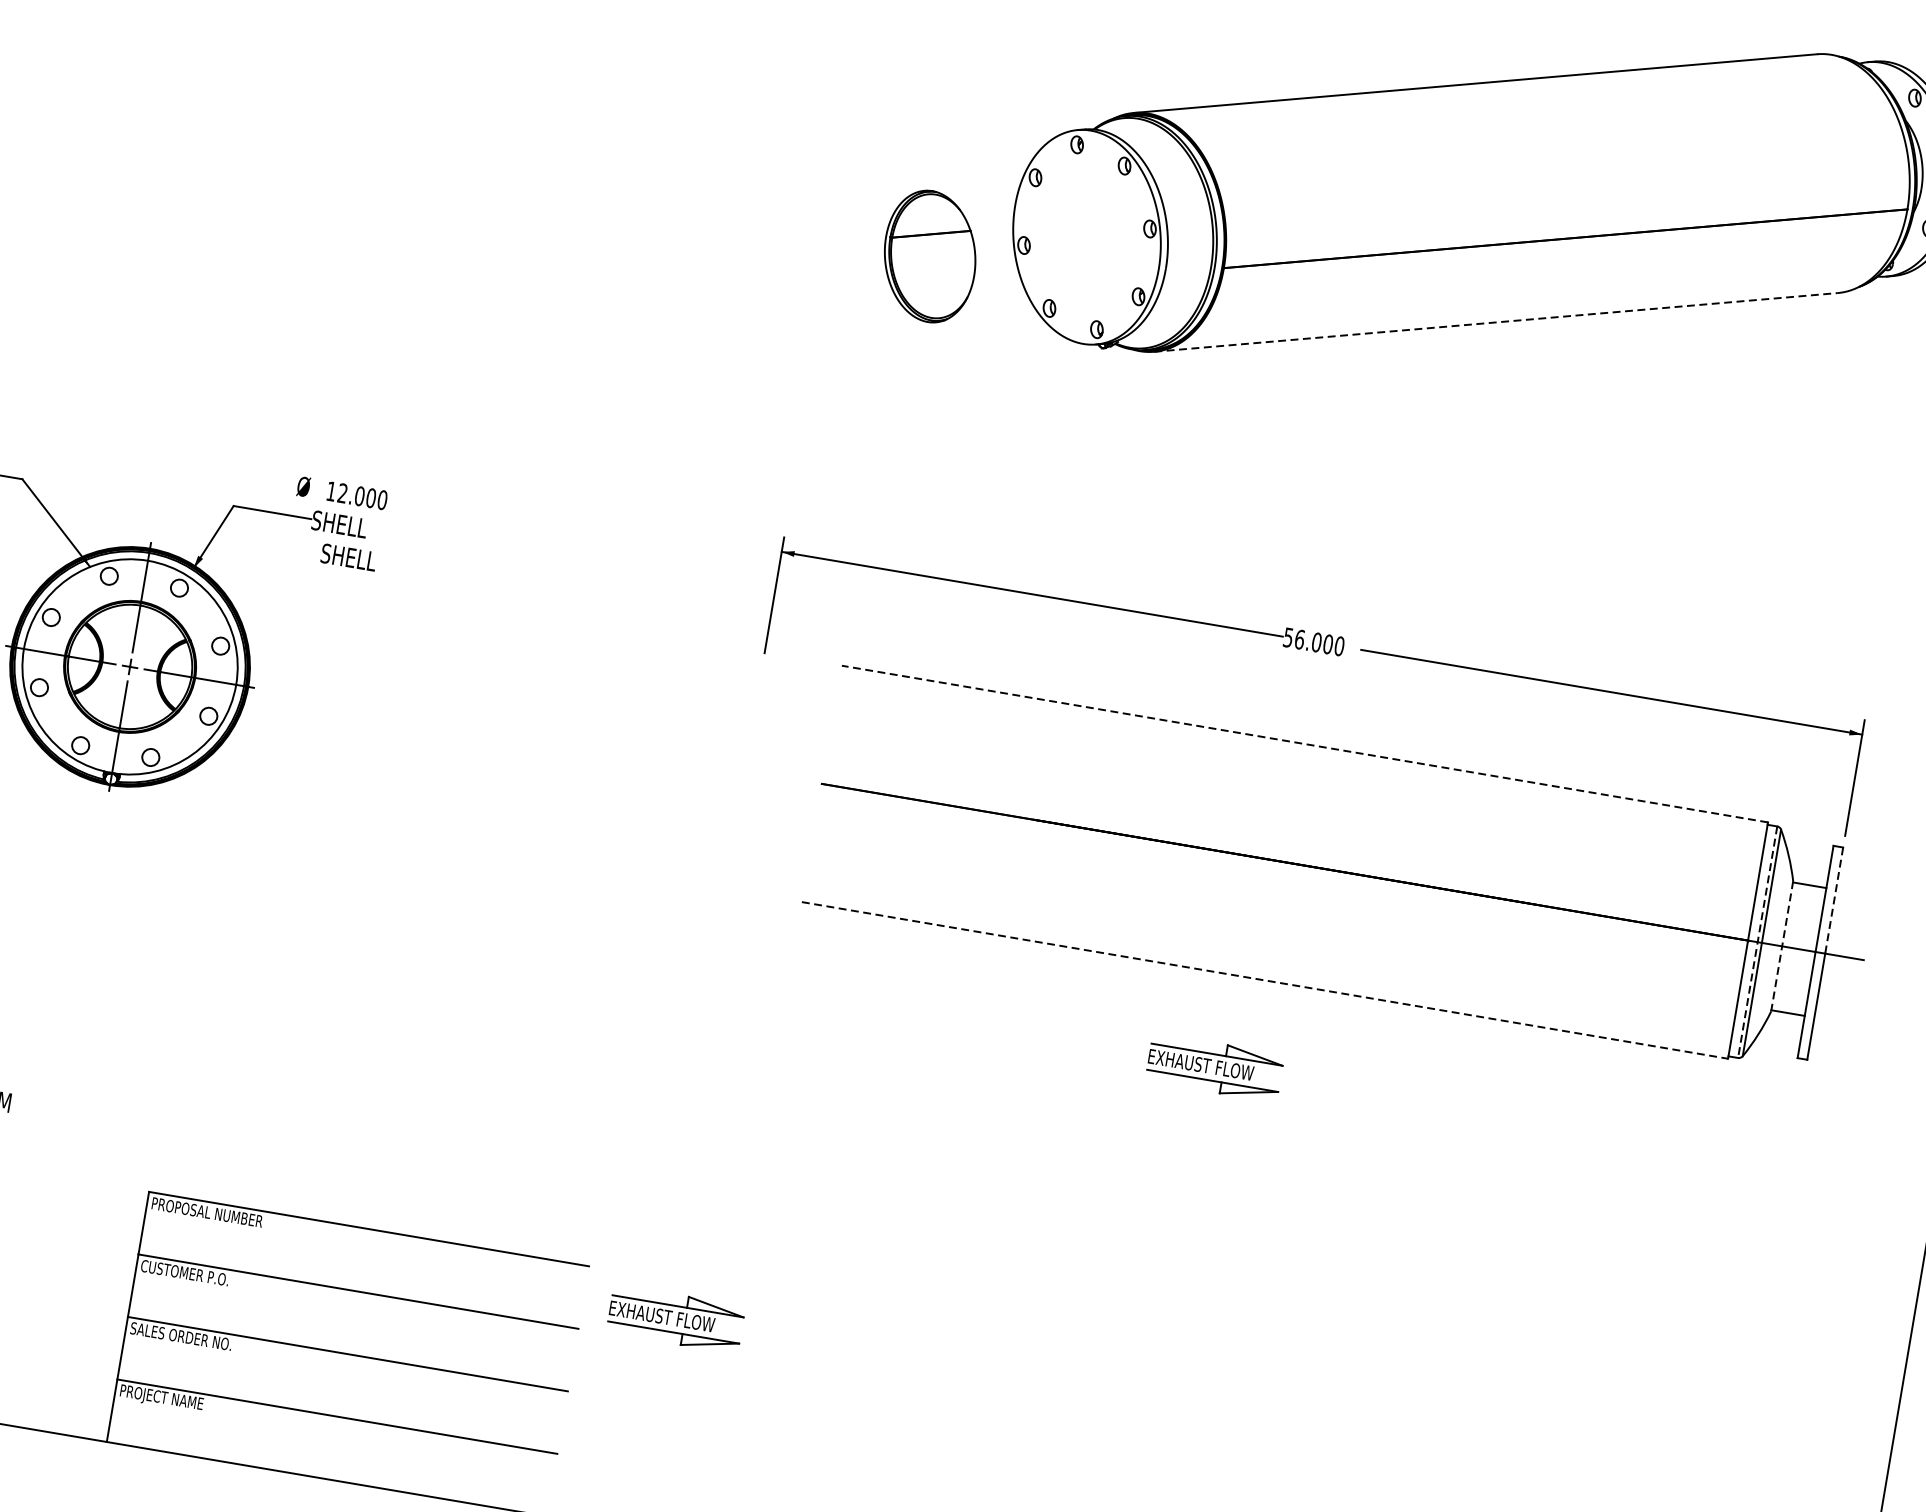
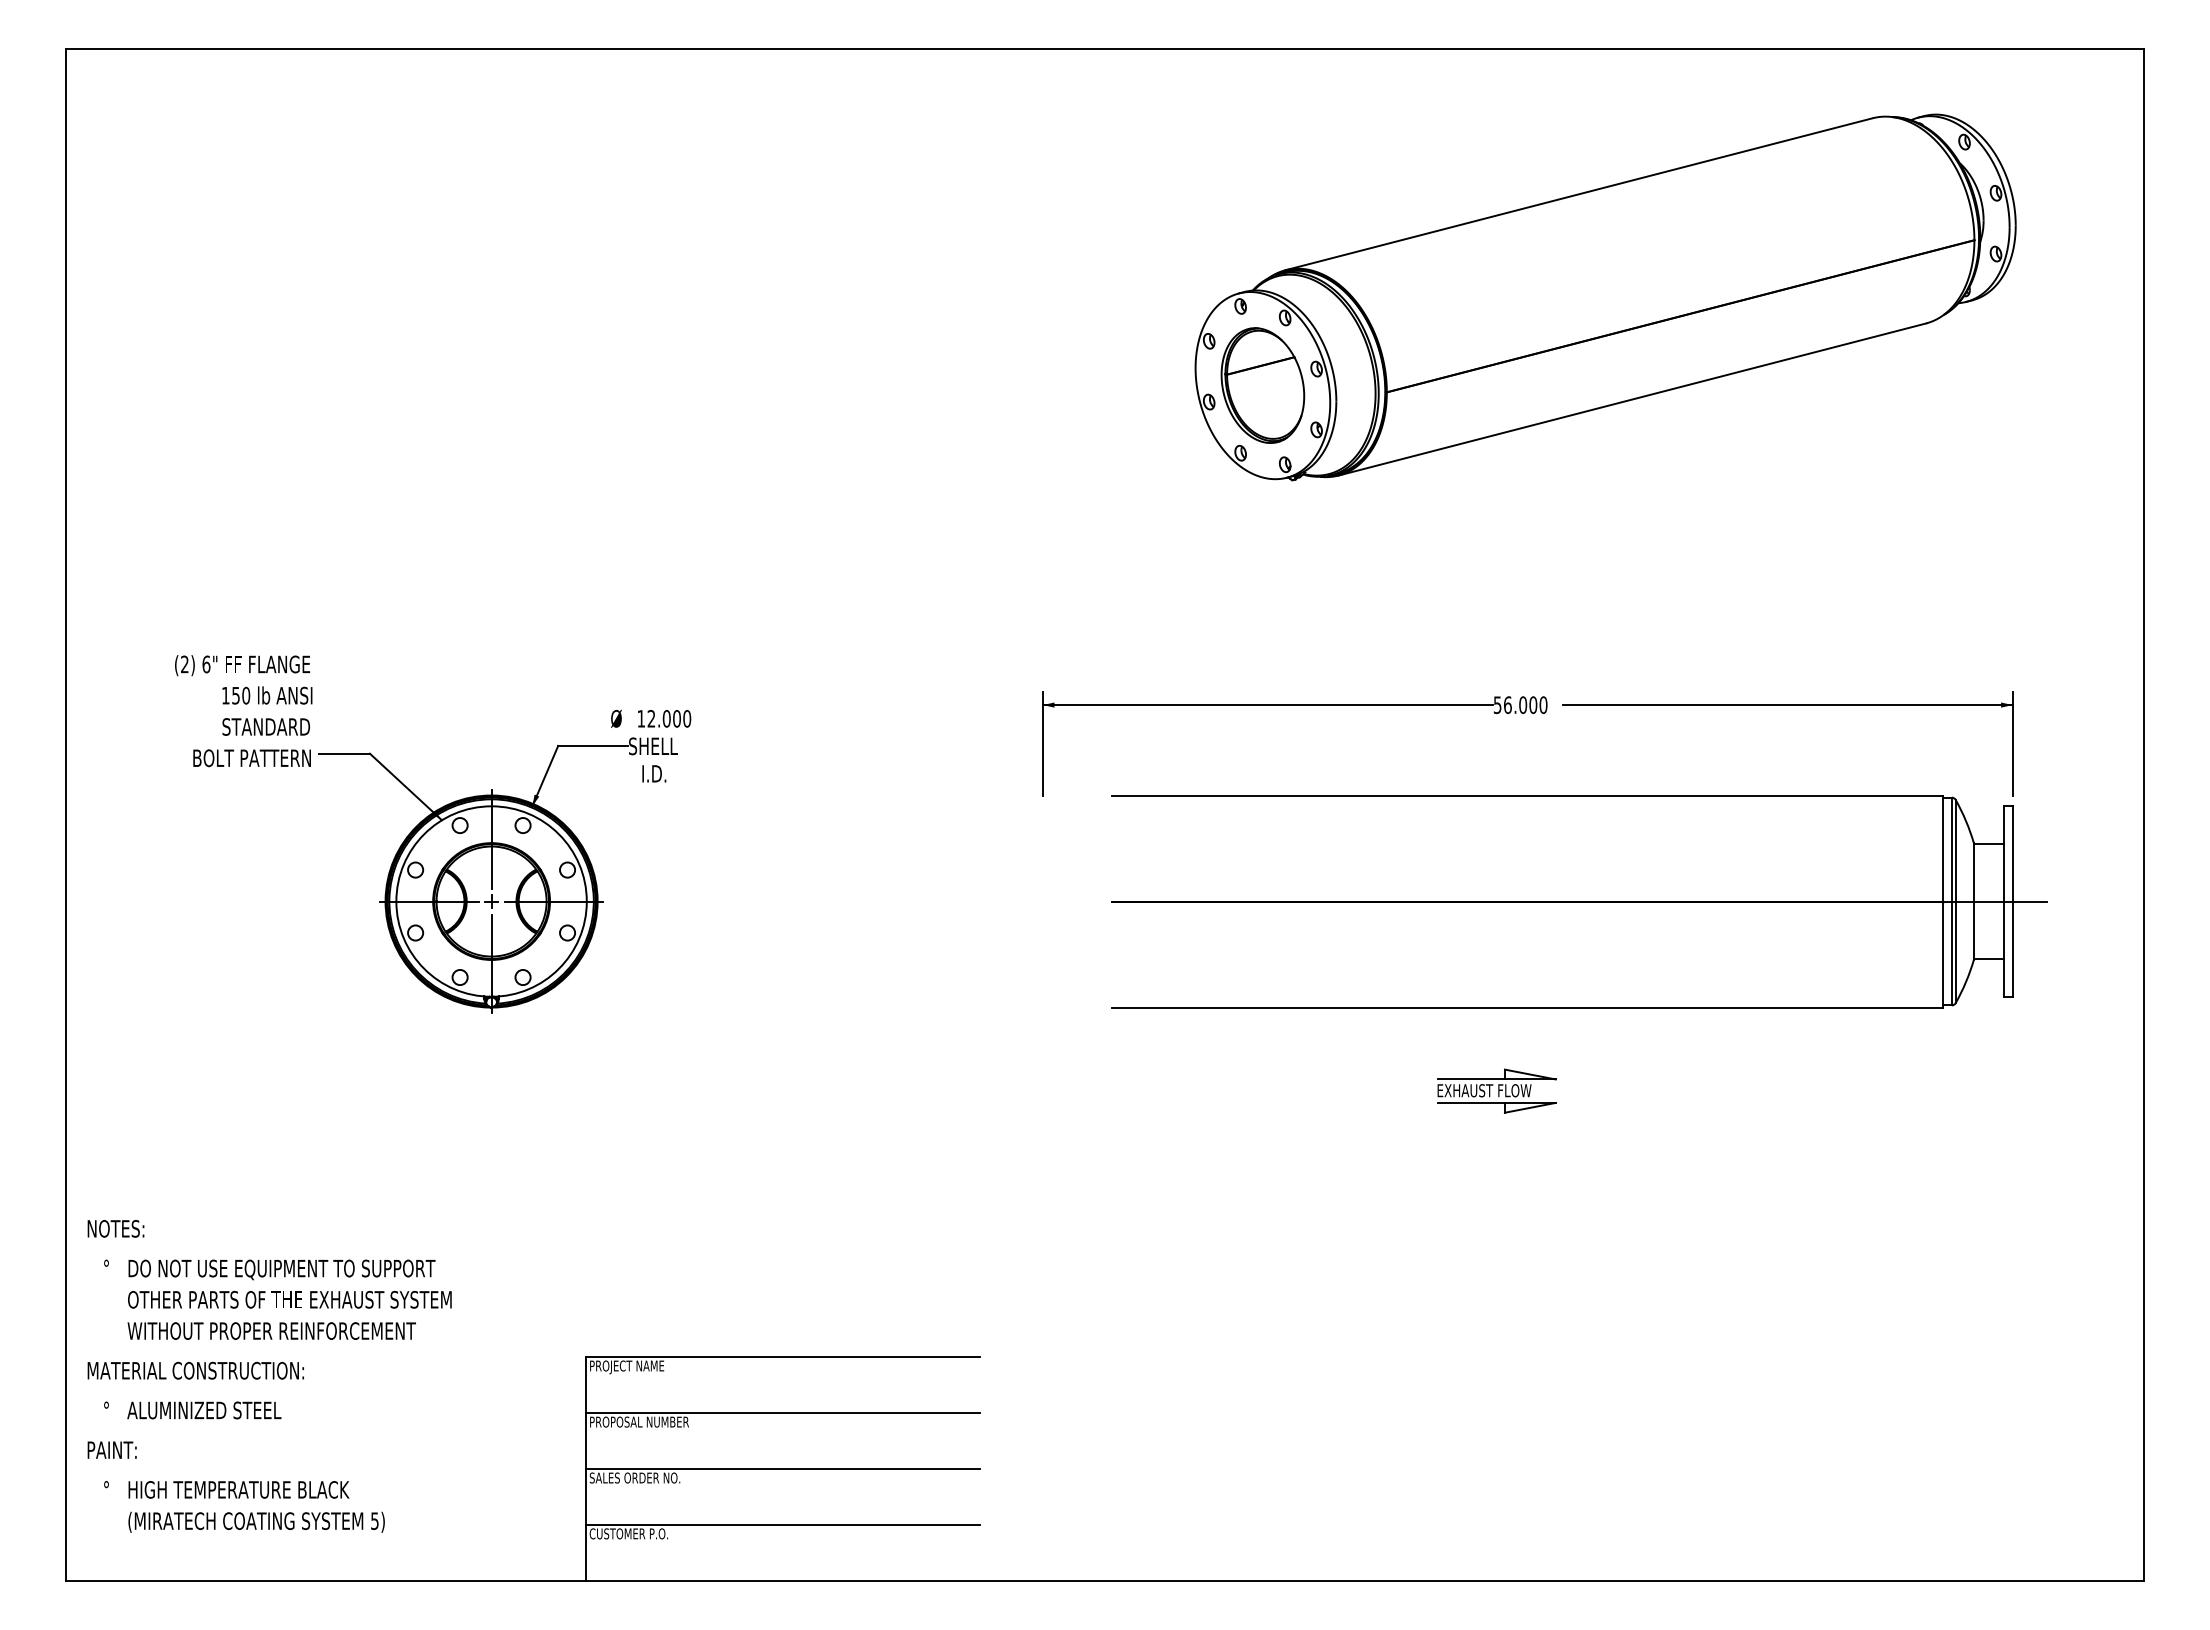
part: (929, 256) -> (1262, 385), moved
line: (1496, 322) -> (1632, 399), dashed -> solid
text: (348, 556) -> (665, 773), SHELL -> I.D.
line: (1304, 744) -> (1527, 795), dashed -> solid
line: (1834, 900) -> (2012, 853), dashed -> solid
line: (1757, 942) -> (1951, 901), dashed -> solid
line: (1781, 947) -> (1973, 902), dashed -> solid
line: (1265, 980) -> (1528, 1007), dashed -> solid
text: (217, 1215) -> (648, 1367), PROPOSAL NUMBER -> PROJECT NAME
text: (195, 1274) -> (638, 1421), CUSTOMER P.O. -> PROPOSAL NUMBER
part: (675, 1318) -> (1063, 1389), removed
text: (163, 1399) -> (628, 1535), PROJECT NAME -> CUSTOMER P.O.

